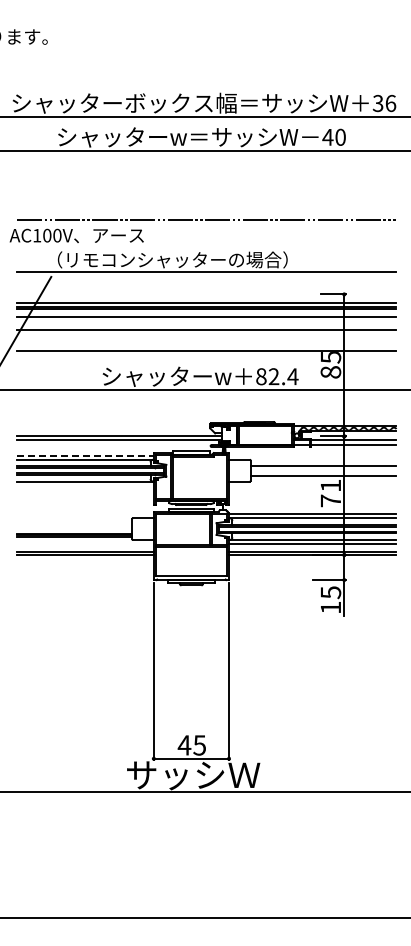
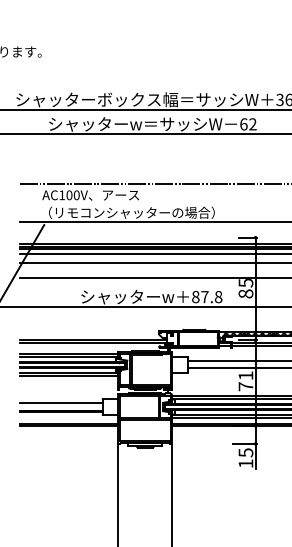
text: (333, 136) -> (247, 123), 40 -> 62
text: (76, 235) -> (90, 195), moved
text: (283, 376) -> (211, 296), 82.4 -> 87.8
line: (86, 455) -> (69, 353), dashed -> solid
line: (85, 485) -> (68, 375), added
line: (74, 524) -> (60, 403), added

